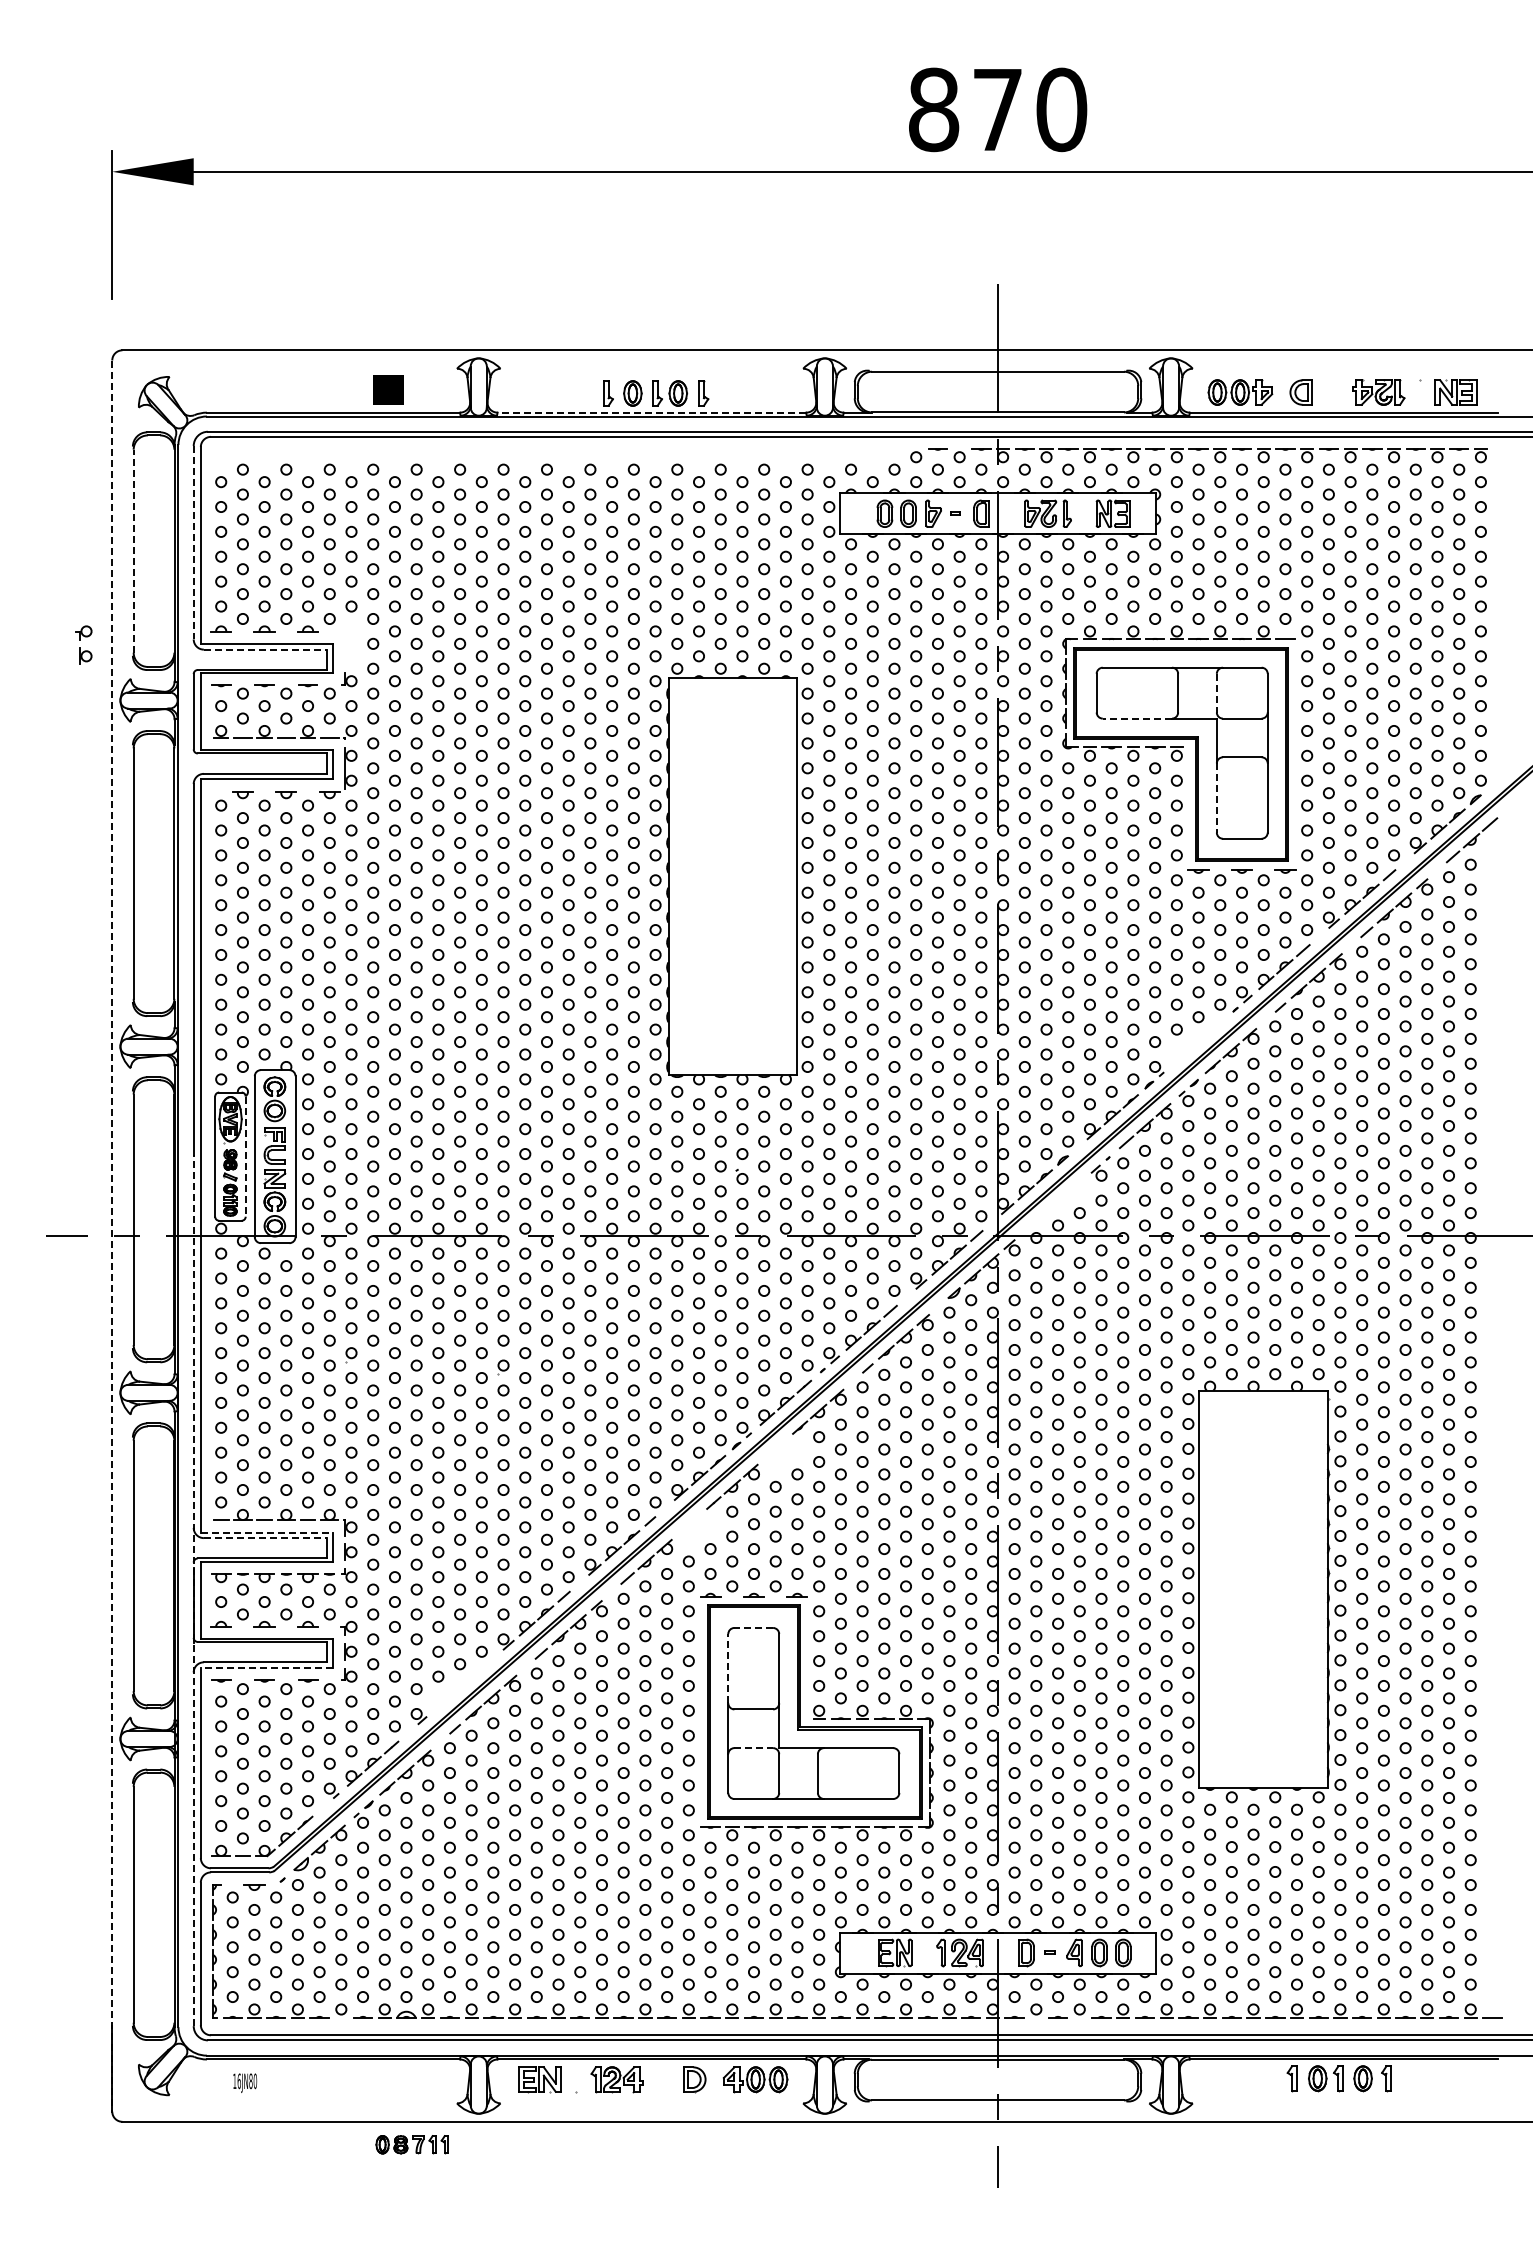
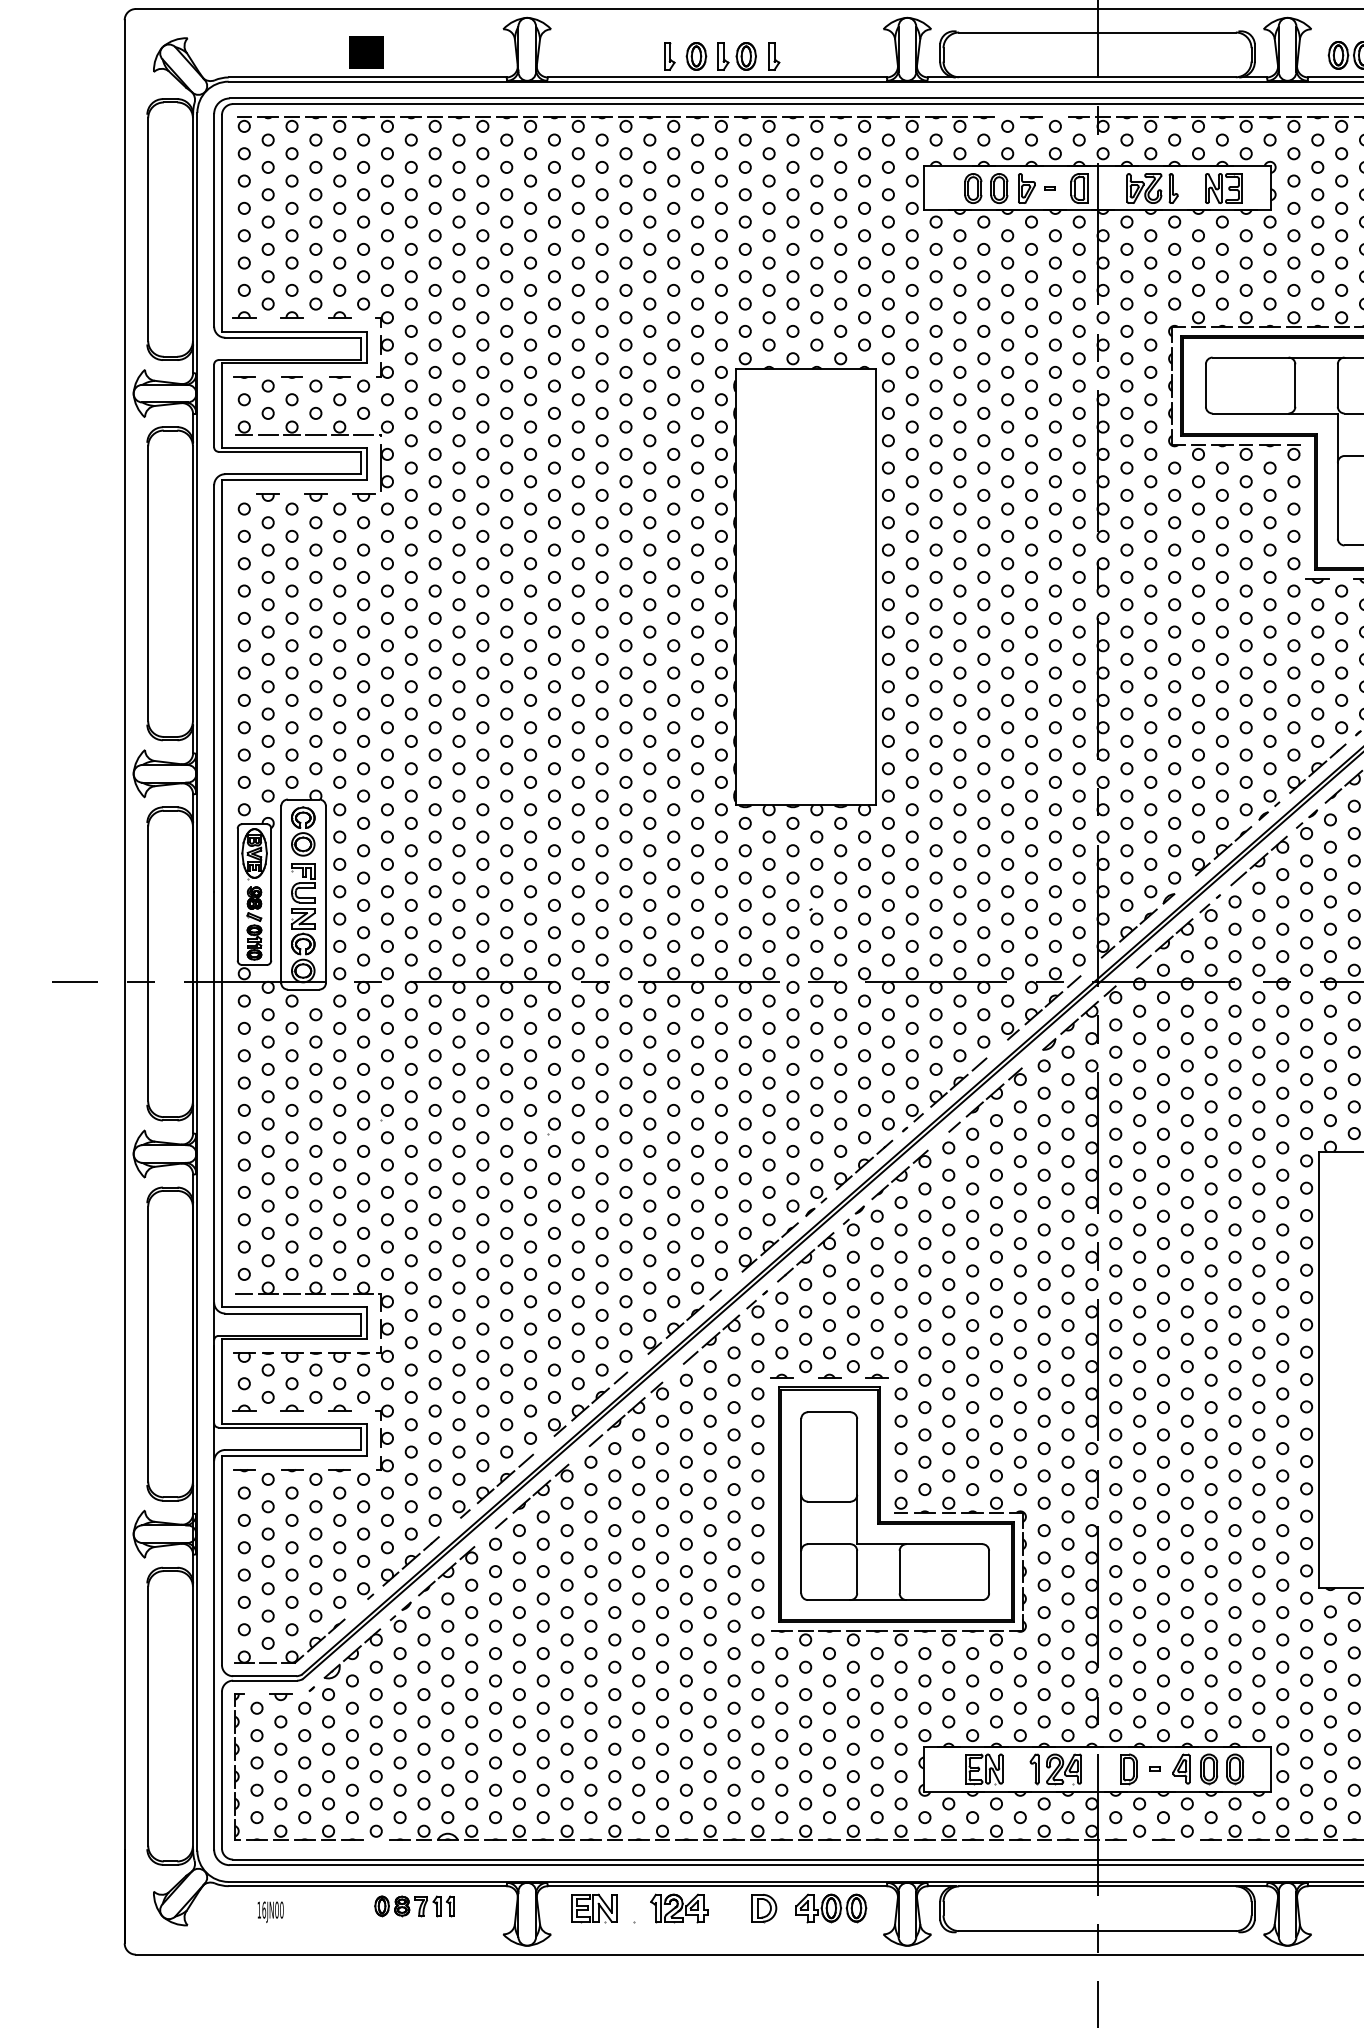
text: (388, 389) -> (366, 52), moved
line: (651, 412) -> (716, 77), dashed -> solid
part: (559, 455) -> (615, 124), added
line: (193, 542) -> (213, 220), dashed -> solid
line: (133, 551) -> (148, 229), dashed -> solid
part: (83, 644) -> (384, 332), moved
line: (265, 649) -> (292, 337), dashed -> solid
line: (1216, 693) -> (1337, 385), dashed -> solid
line: (1137, 718) -> (1250, 413), dashed -> solid
line: (1216, 798) -> (1337, 501), dashed -> solid
part: (1197, 1042) -> (1316, 769), added
line: (245, 1157) -> (271, 895), dashed -> solid
part: (1059, 1201) -> (1165, 943), added
line: (112, 1236) -> (124, 982), dashed -> solid
part: (779, 1457) -> (857, 1225), added
part: (697, 1529) -> (767, 1304), added
line: (267, 1532) -> (295, 1307), dashed -> solid
line: (265, 1538) -> (292, 1313), dashed -> solid
line: (193, 1590) -> (213, 1371), dashed -> solid
line: (753, 1627) -> (828, 1411), dashed -> solid
line: (266, 1667) -> (294, 1455), dashed -> solid
line: (728, 1668) -> (801, 1456), dashed -> solid
part: (458, 1688) -> (504, 1478), added
line: (754, 1748) -> (830, 1544), dashed -> solid
text: (250, 2081) -> (276, 1910), 16JN80 -> 16JN00
part: (411, 2144) -> (413, 1905), moved

